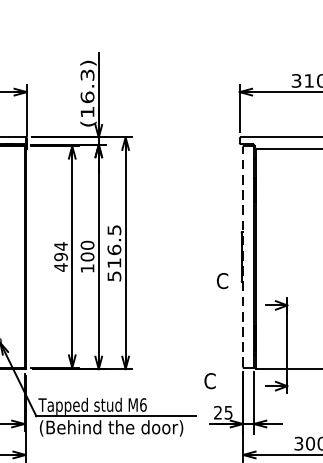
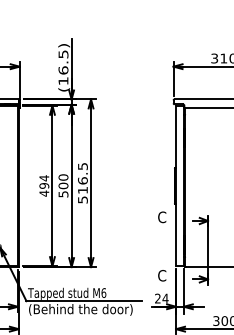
text: (86, 75) -> (62, 54), (16.3) -> (16.5)
line: (243, 256) -> (176, 185), dashed -> solid
text: (87, 268) -> (63, 194), 100 -> 500
text: (223, 281) -> (162, 217), moved
text: (210, 380) -> (162, 275), moved
text: (228, 412) -> (165, 298), 25 -> 24

